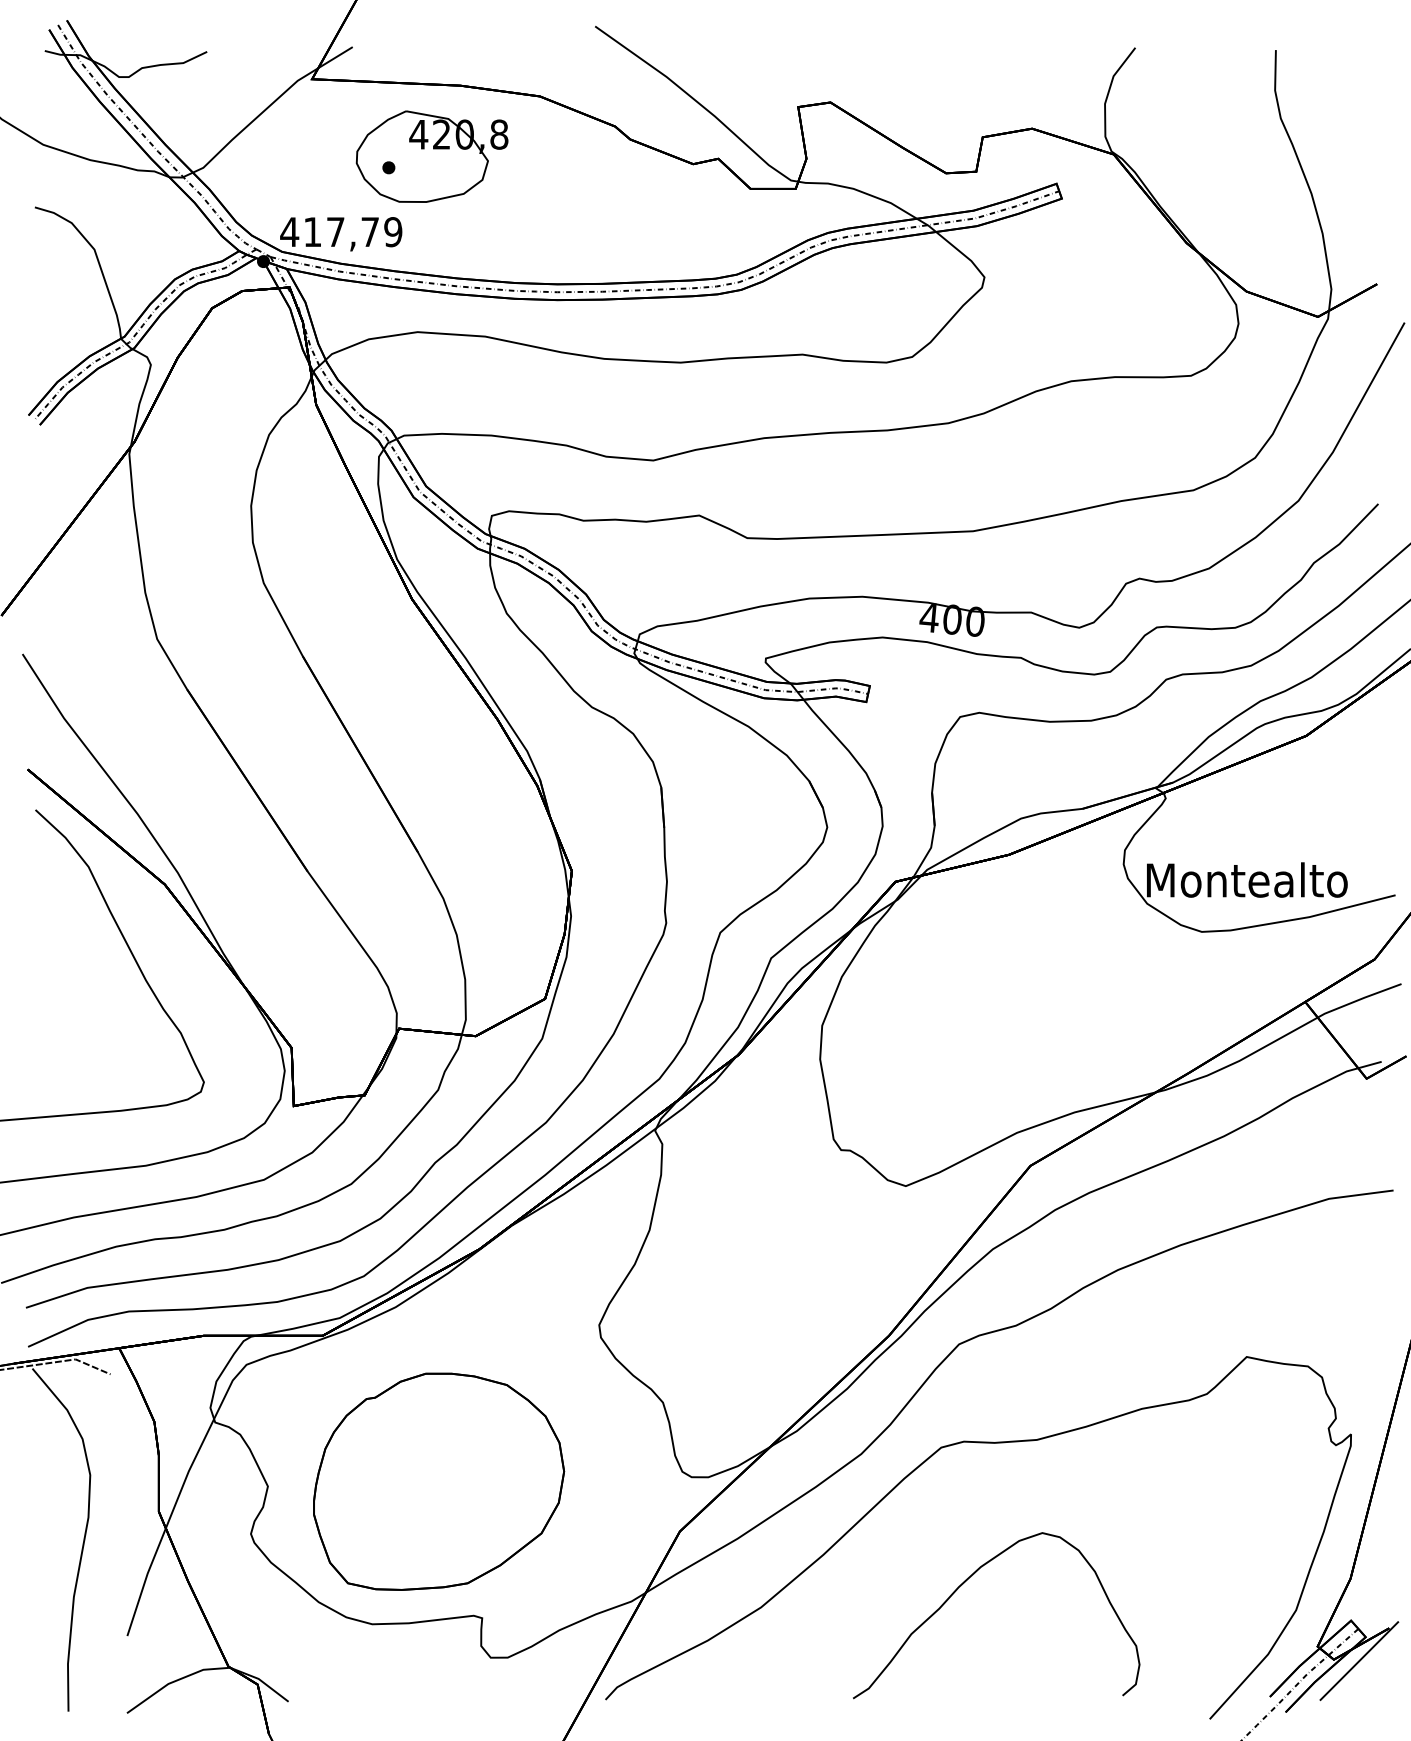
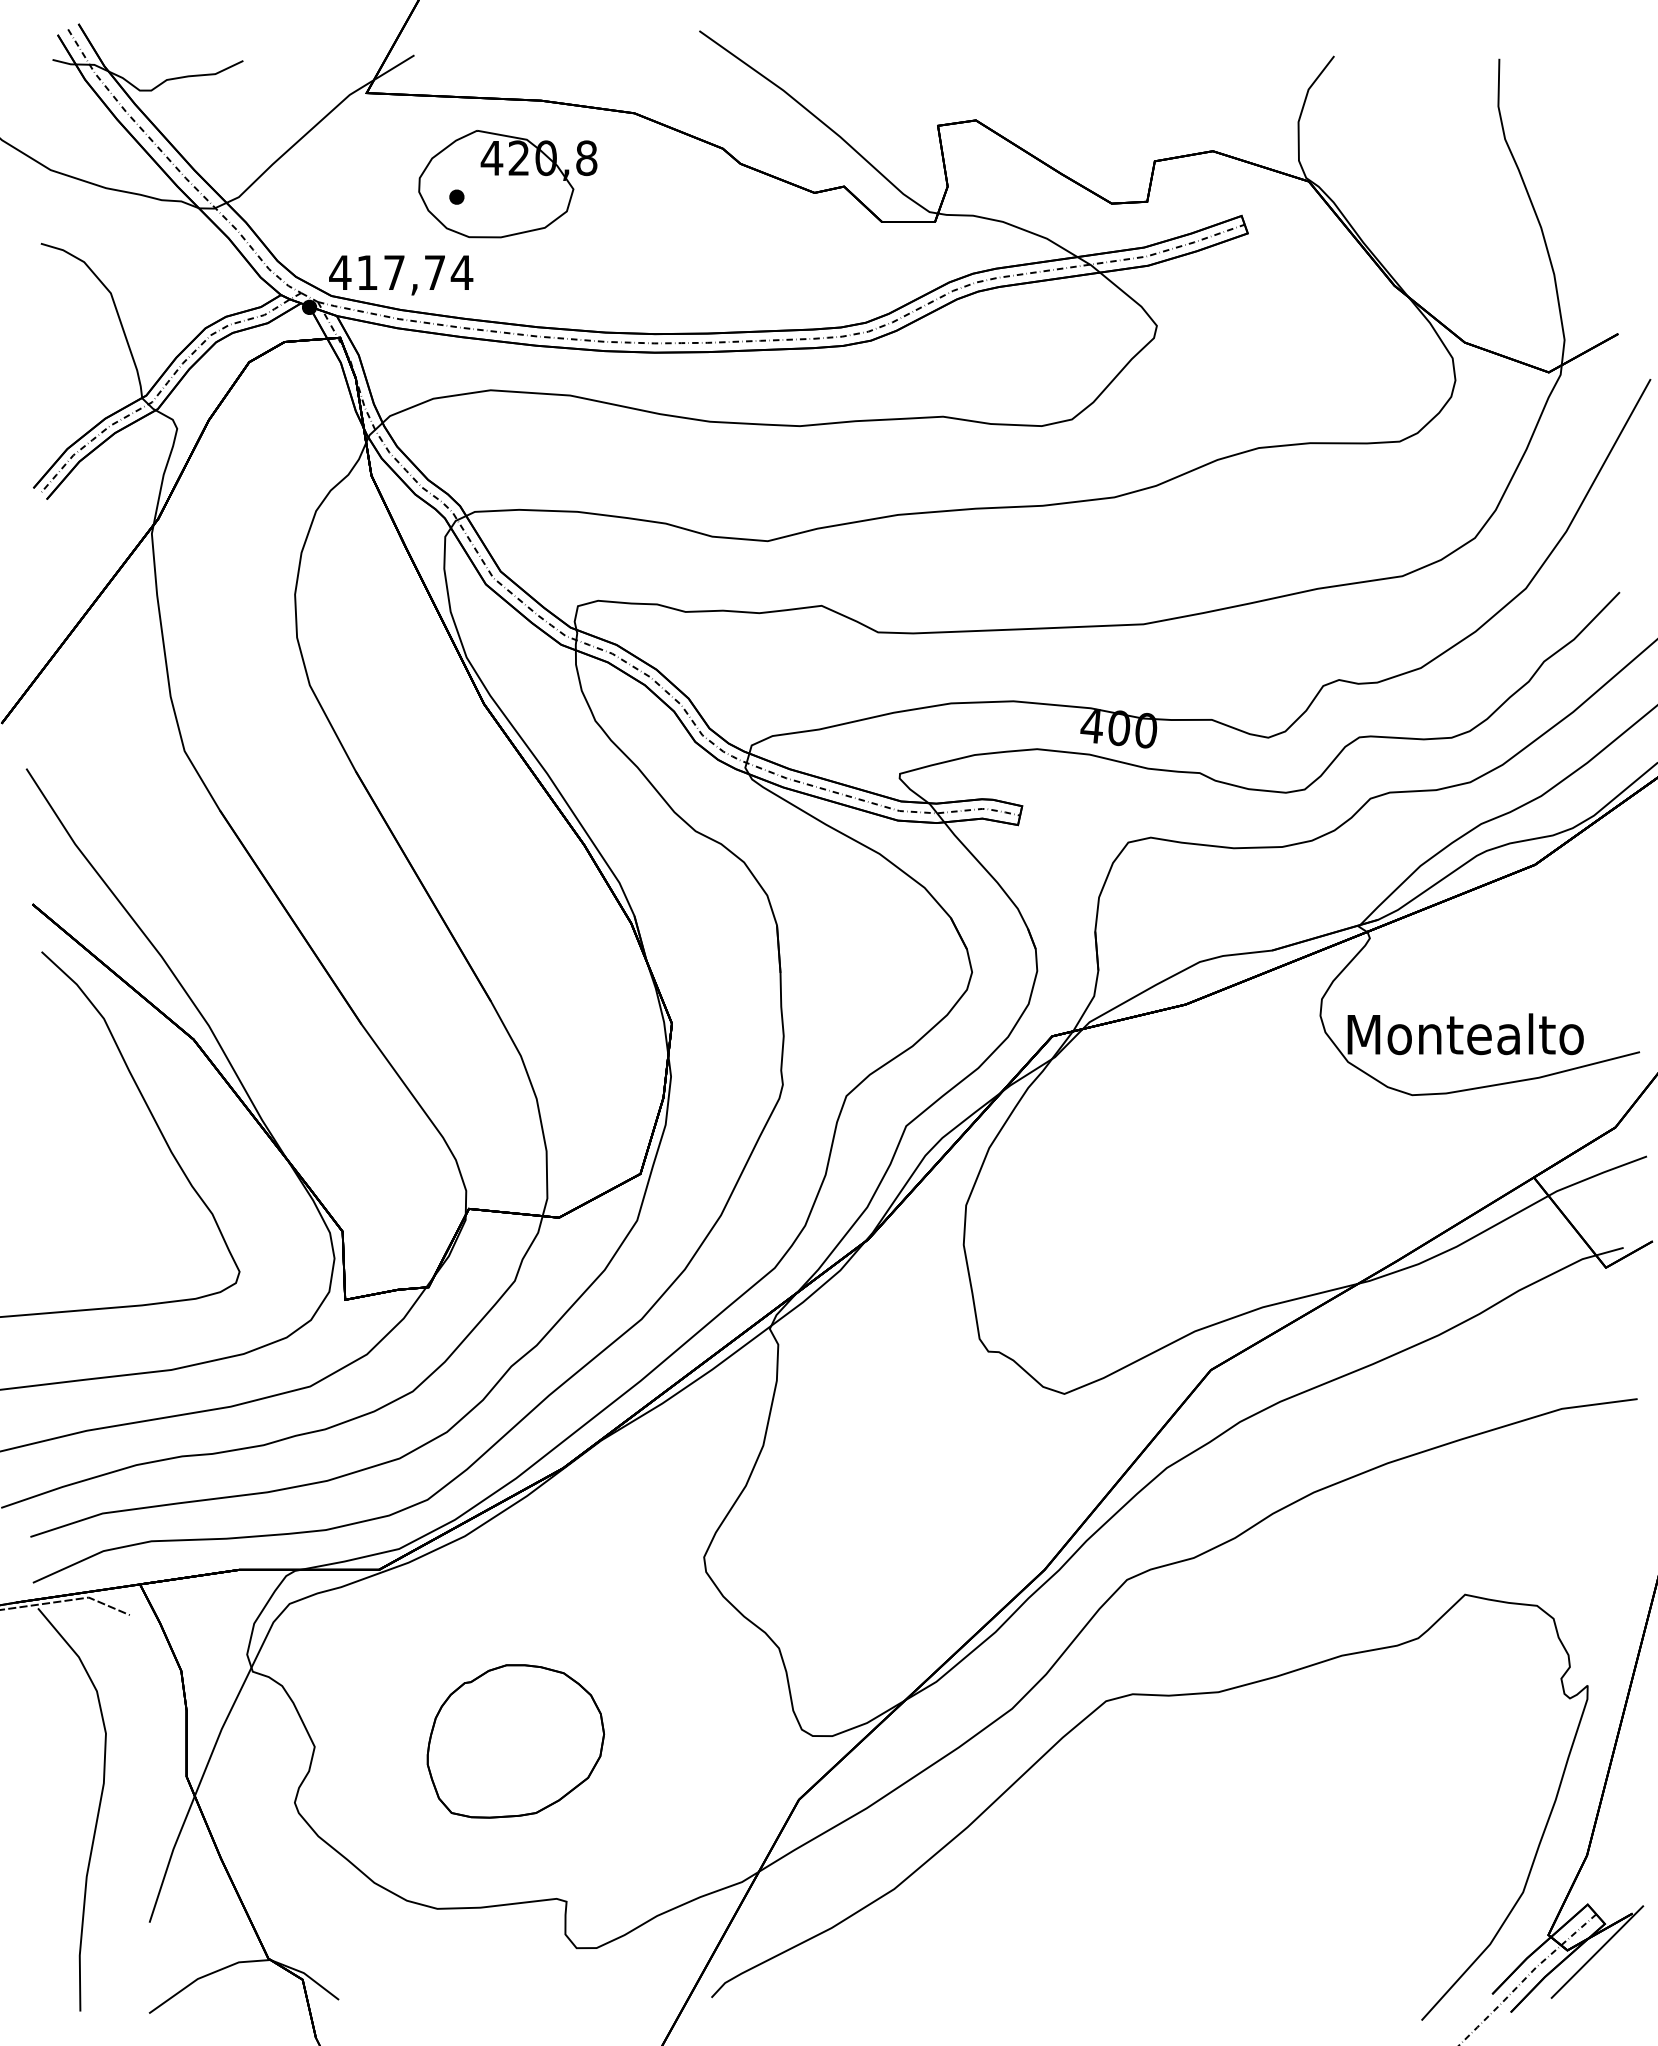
text: (392, 231) -> (461, 272), 417,79 -> 417,74
part: (438, 1481) -> (515, 1741), size x0.6
curve: (964, 1583) -> (1133, 1860), removed

